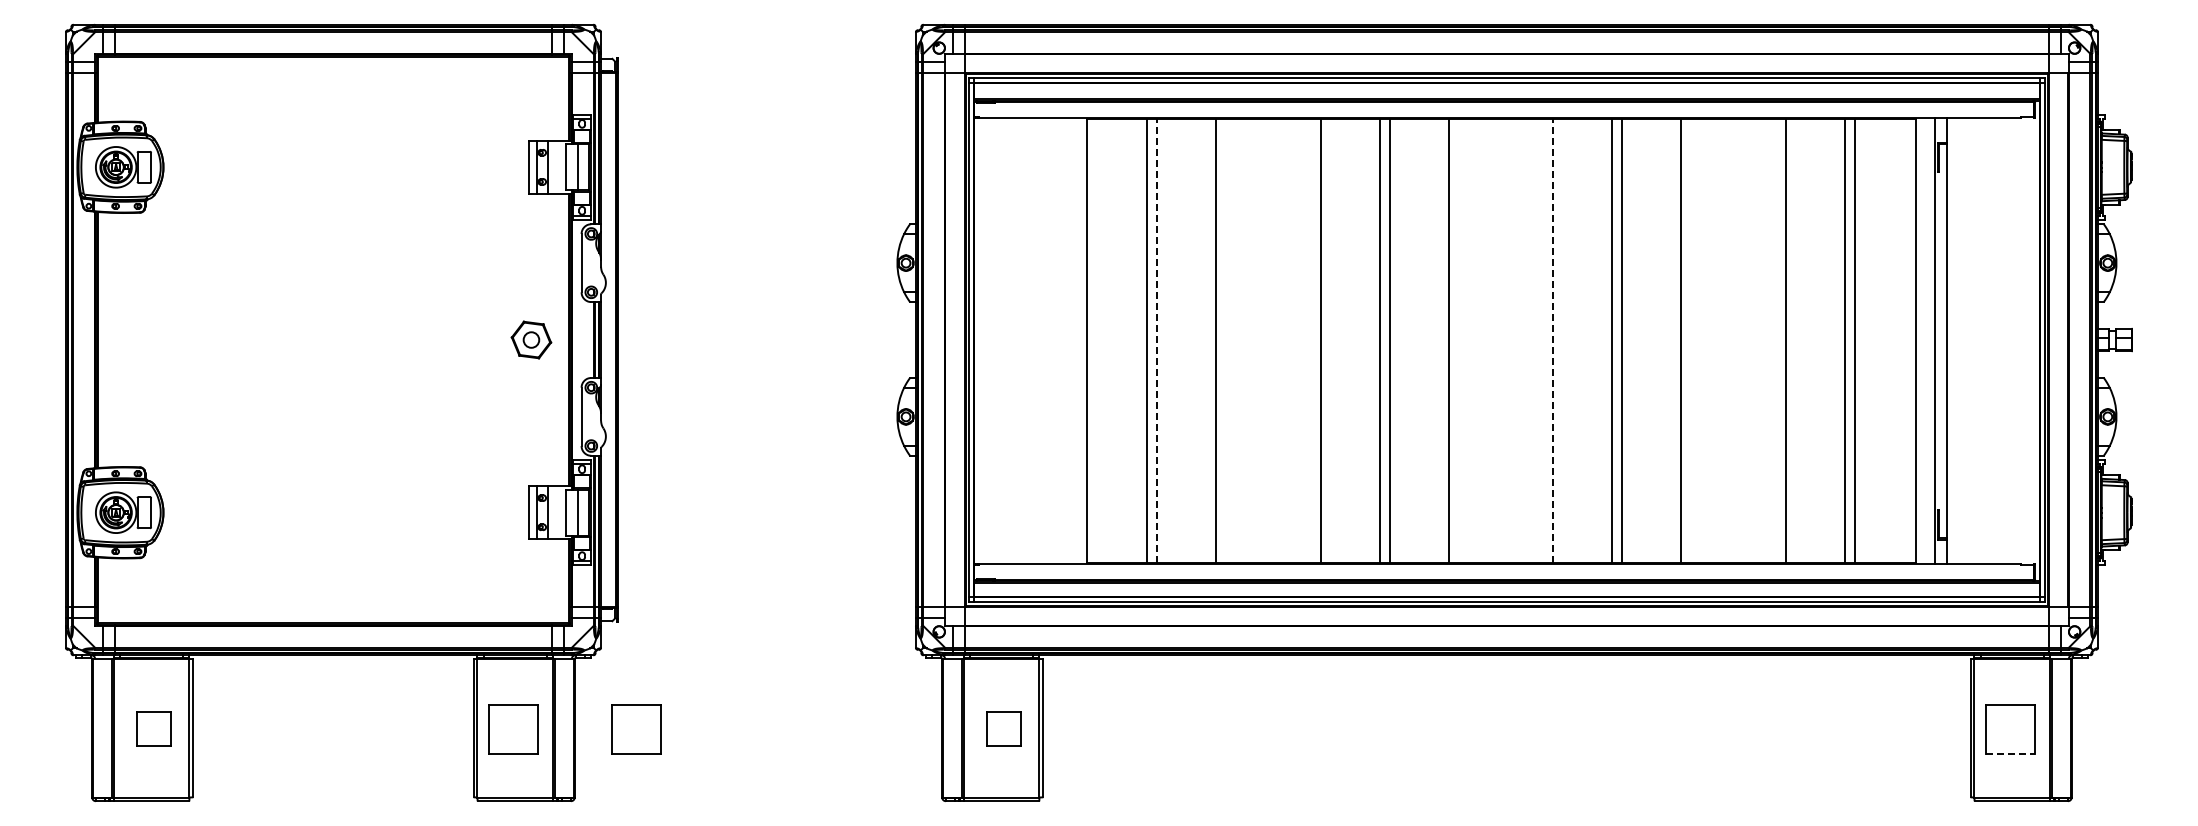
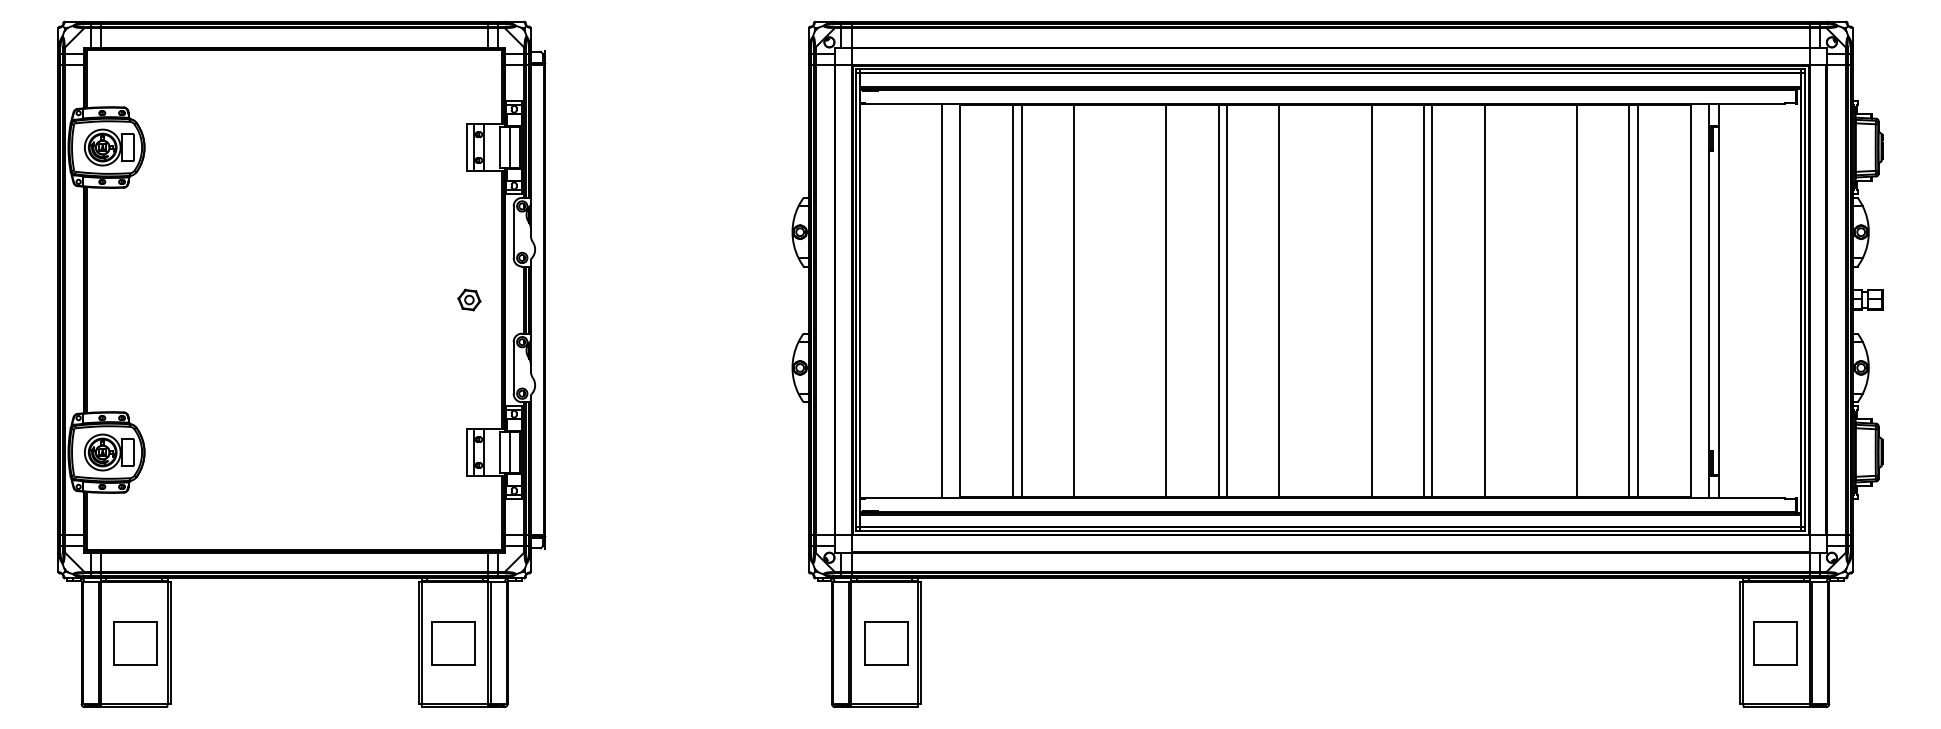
part: (531, 339) -> (469, 299), size x0.62
line: (1067, 340) -> (942, 300), added
line: (1157, 341) -> (1022, 301), dashed -> solid
line: (1553, 341) -> (1371, 301), dashed -> solid
part: (153, 729) -> (135, 643), size x1.43
part: (636, 729) -> (562, 643), removed
part: (1003, 729) -> (886, 643), size x1.43
line: (2010, 753) -> (1775, 665), dashed -> solid

